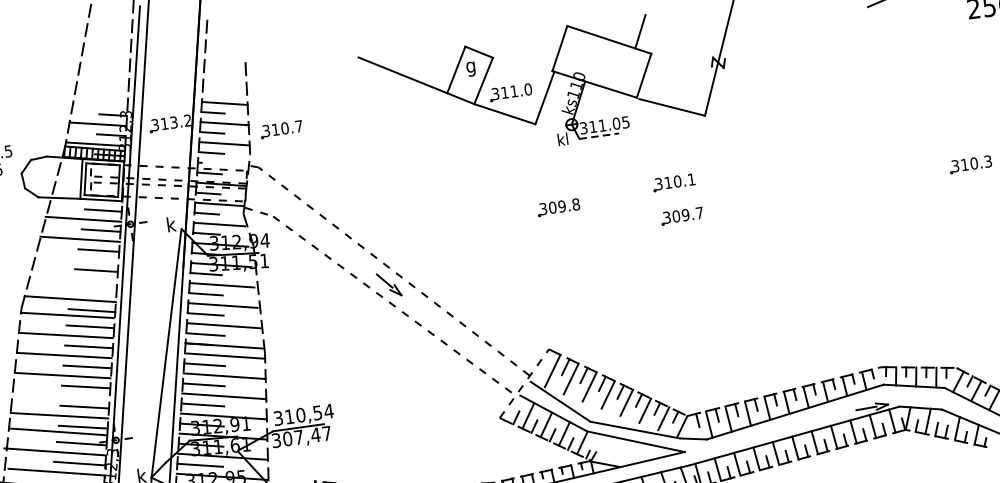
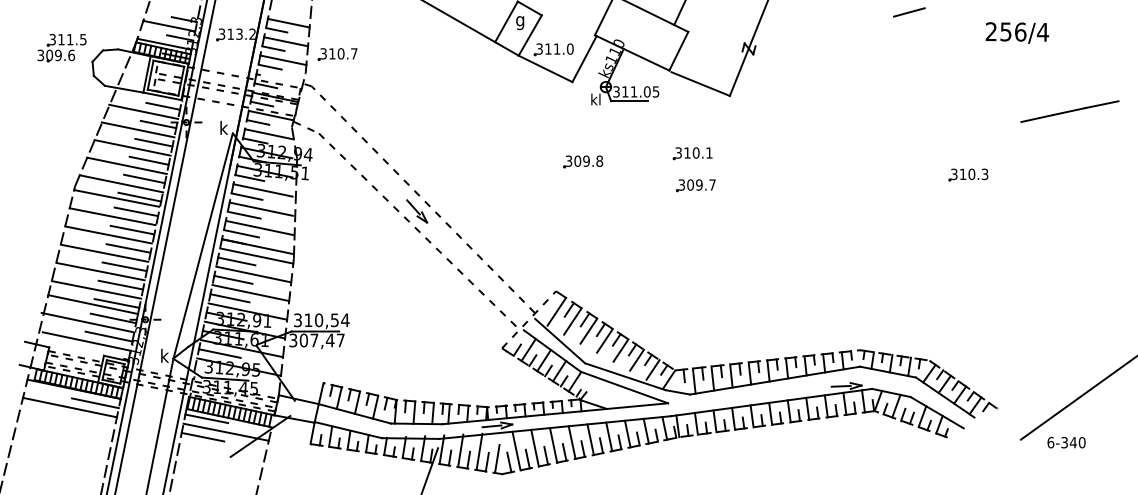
line: (599, 136) -> (629, 101), dashed -> solid
line: (76, 258) -> (132, 147), added
line: (73, 278) -> (126, 165), added
line: (94, 290) -> (144, 178), added
line: (61, 395) -> (100, 271), added

